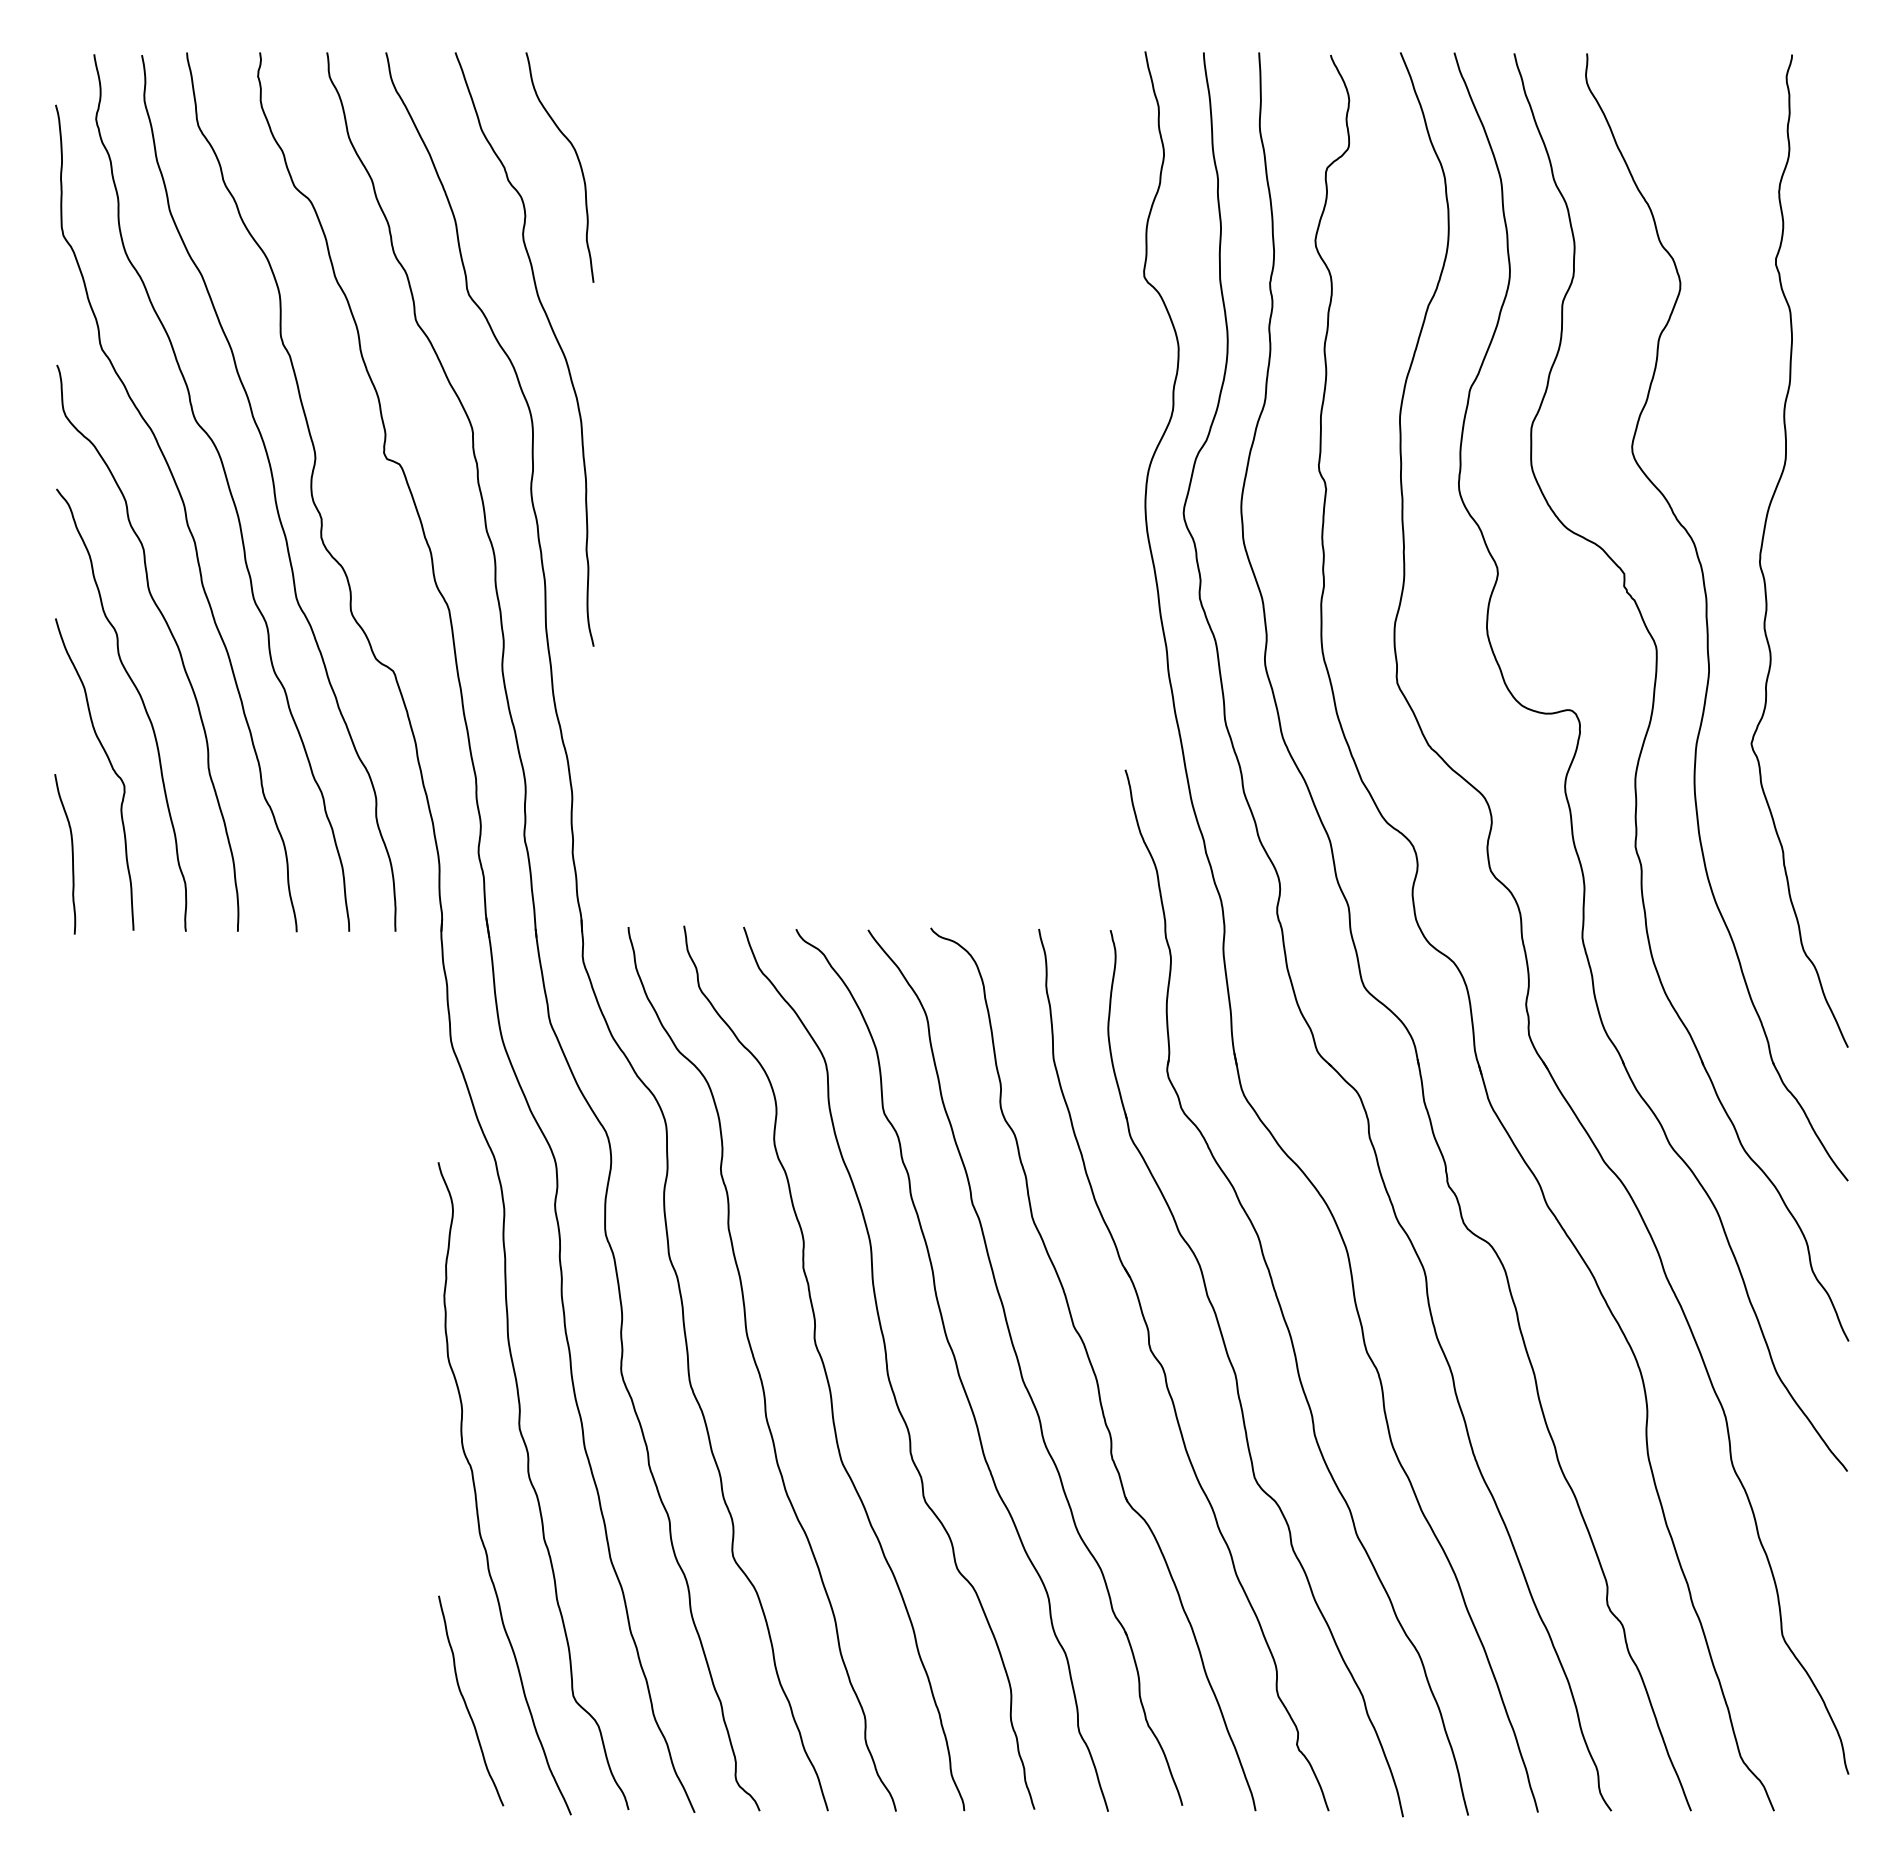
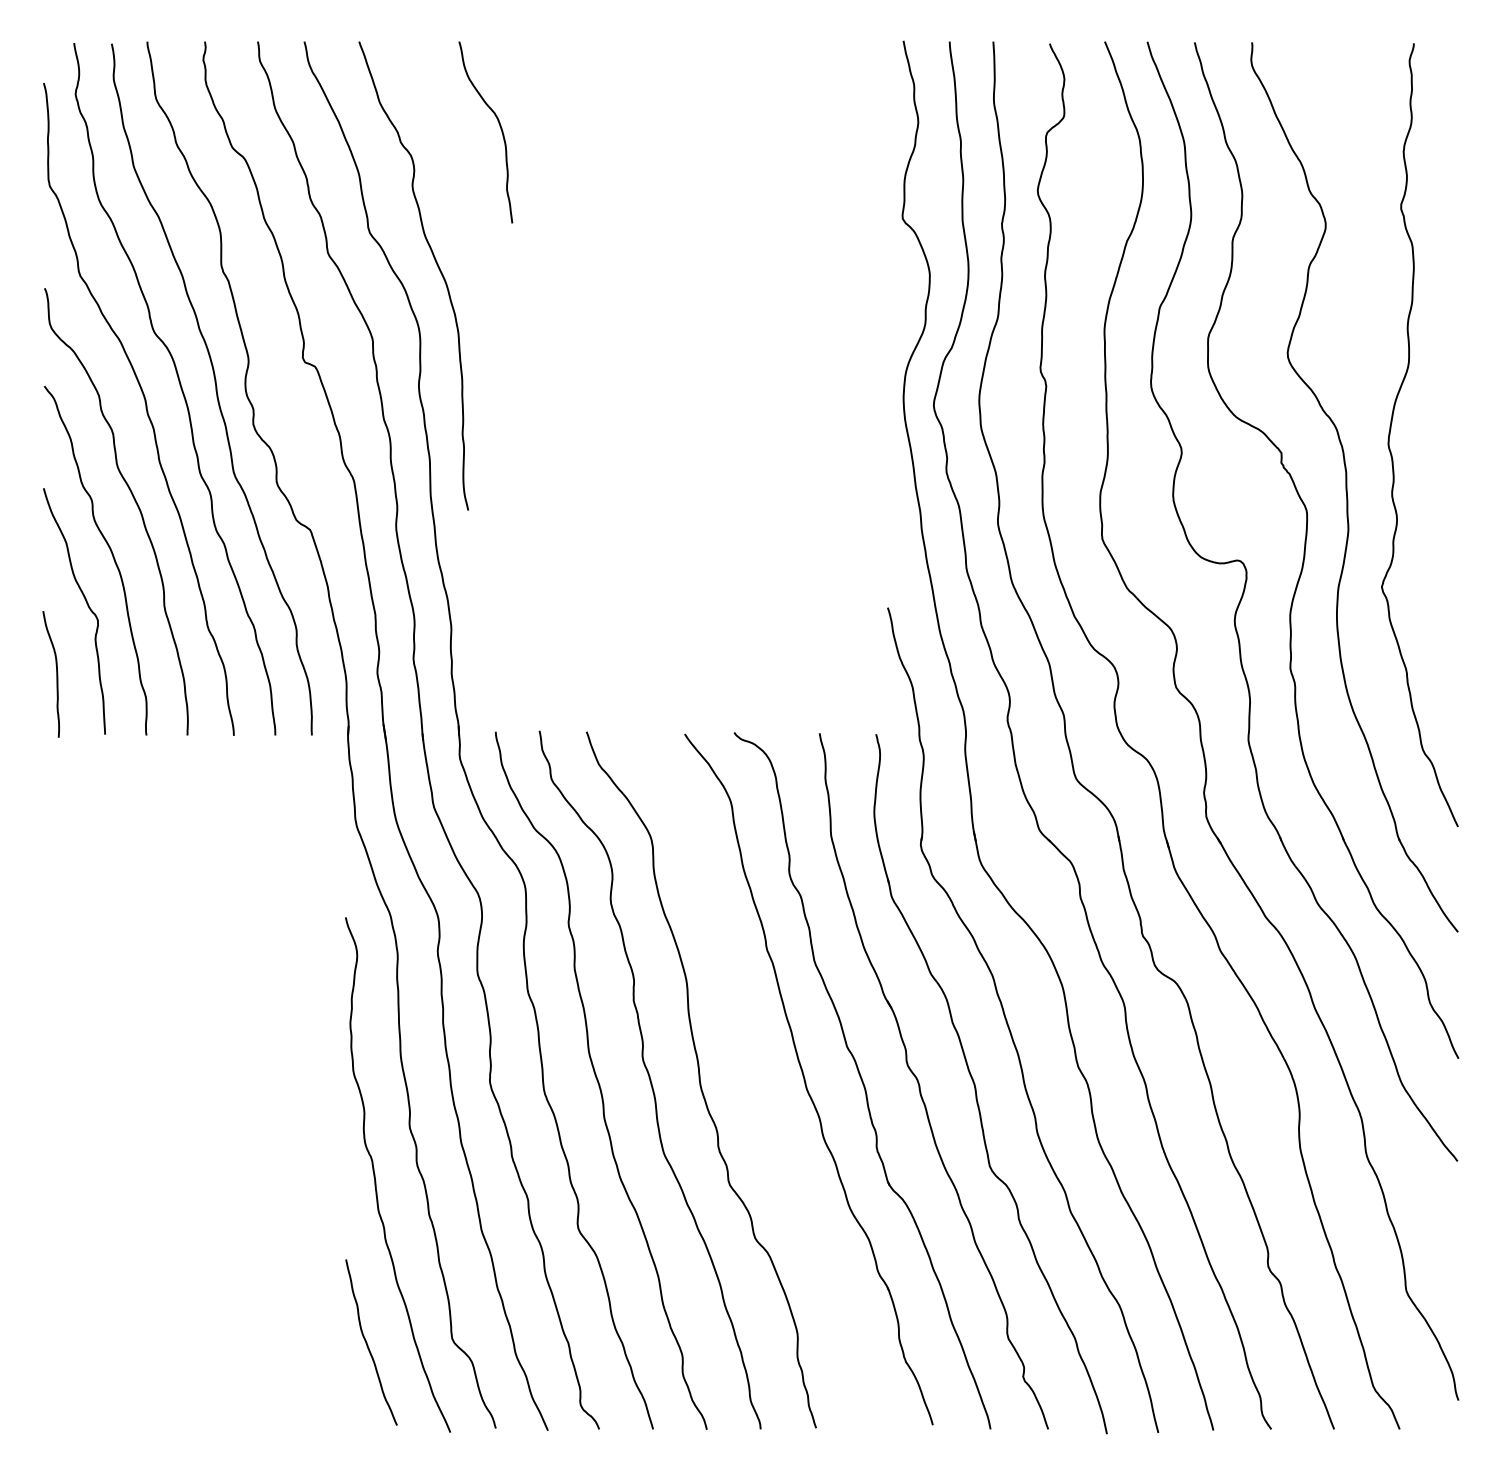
curve: (578, 162) -> (500, 128), moved
curve: (956, 1370) -> (754, 1081), removed

